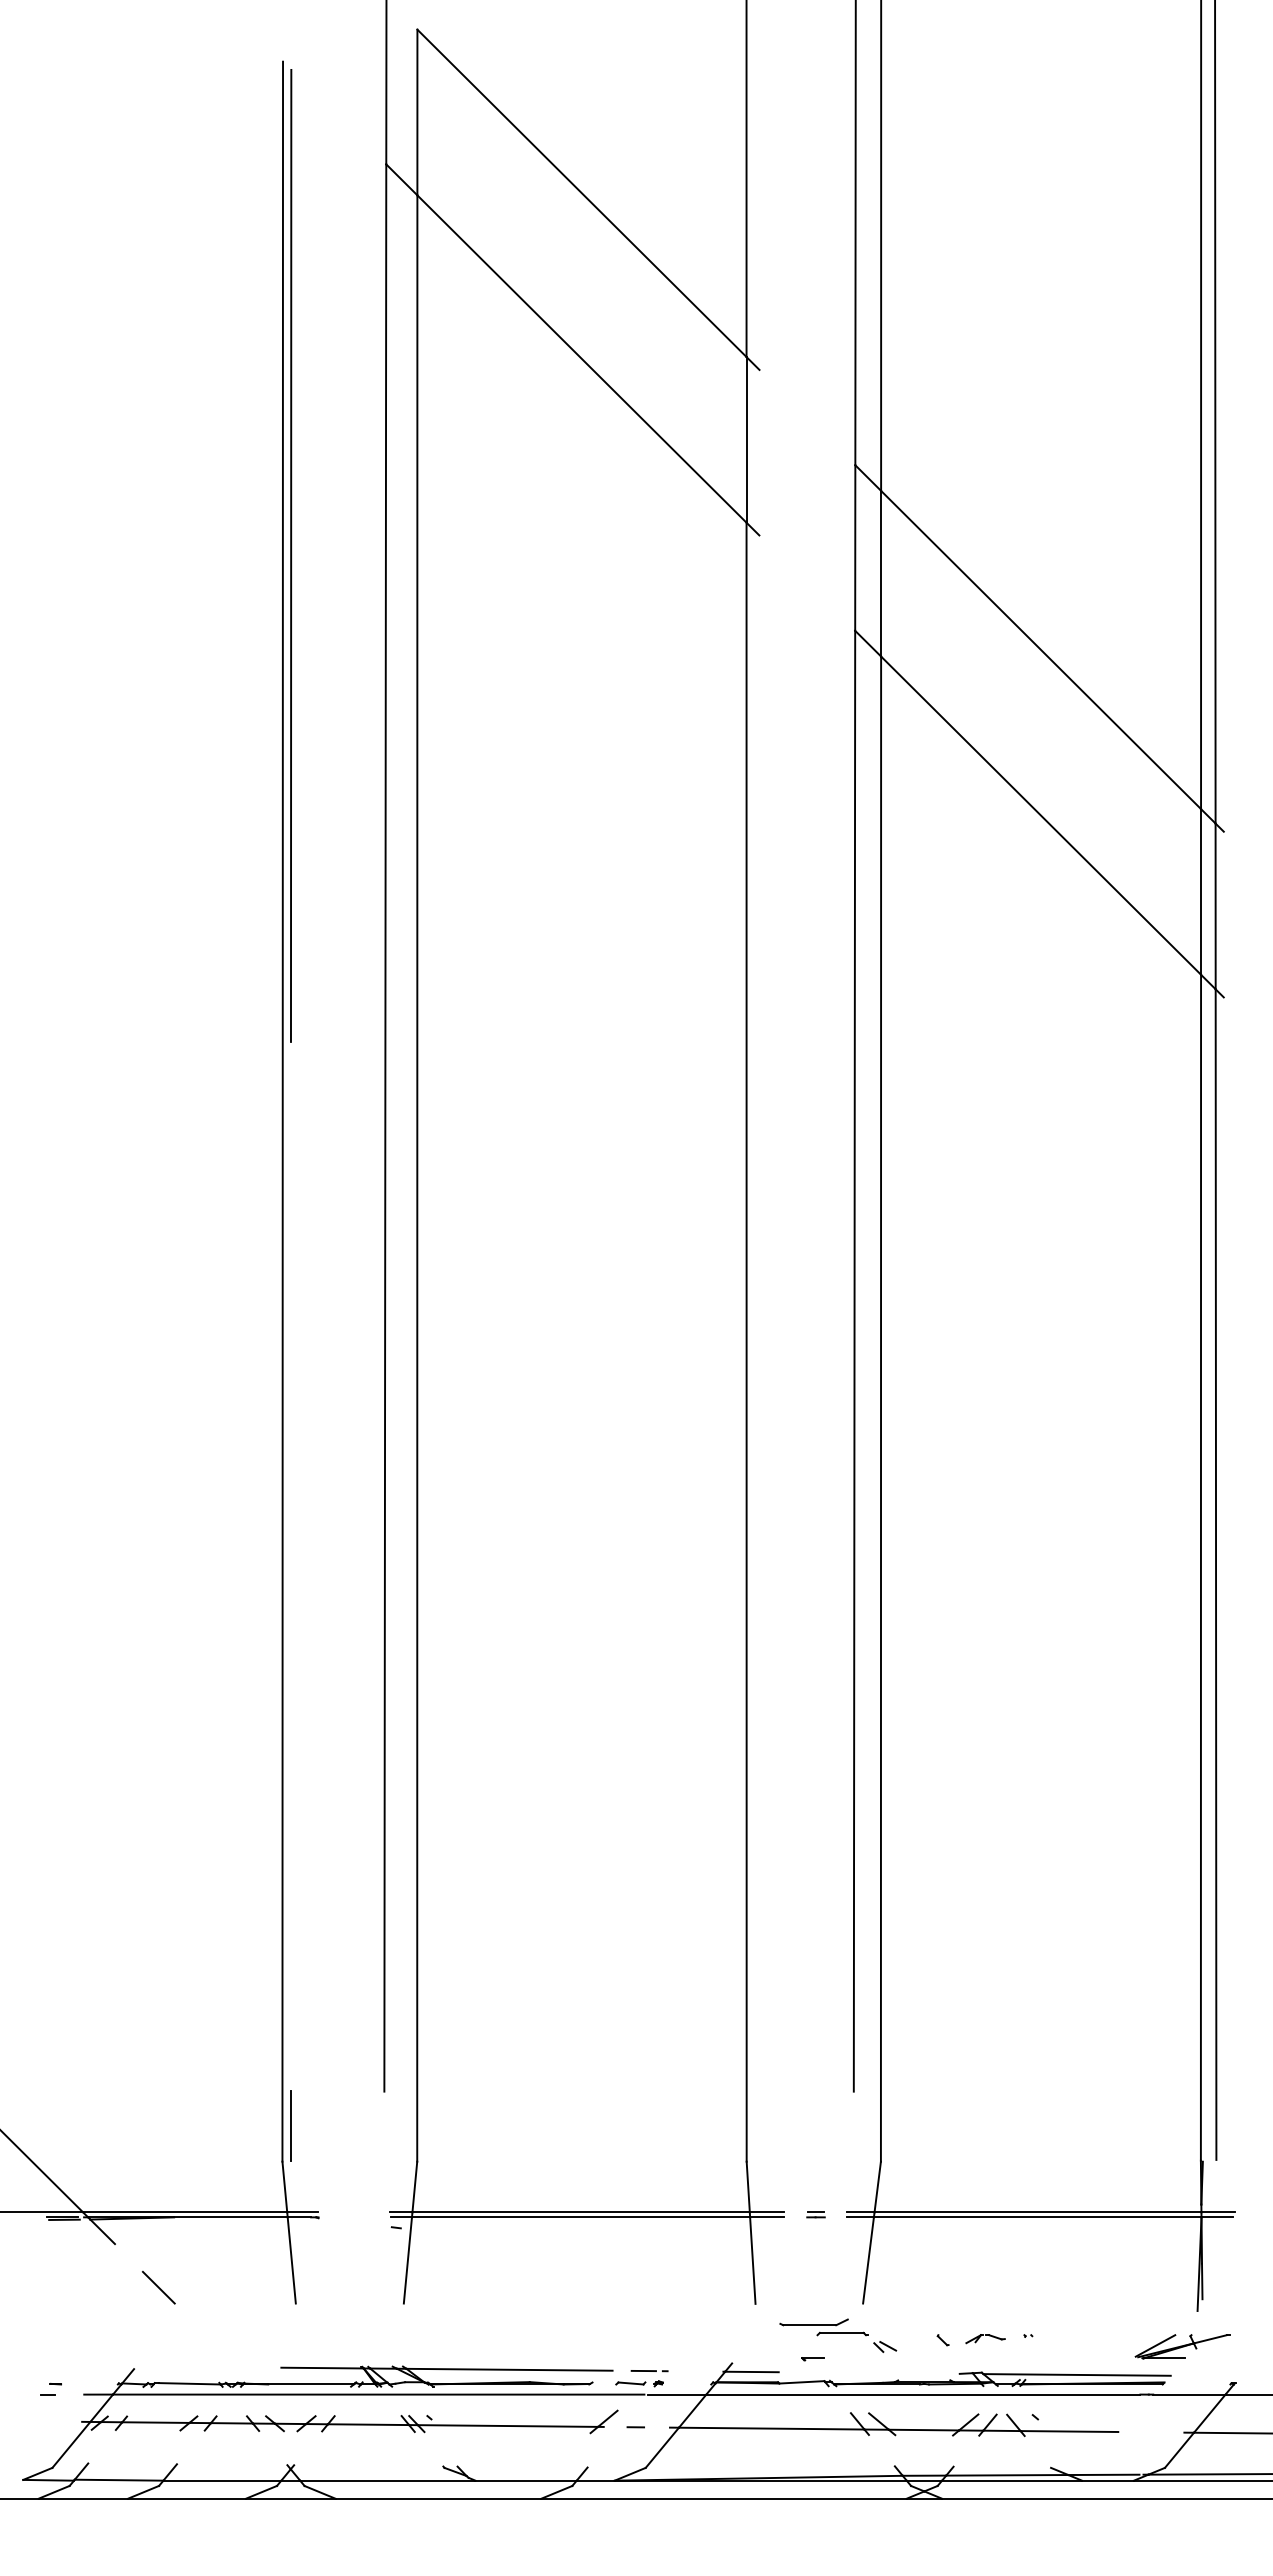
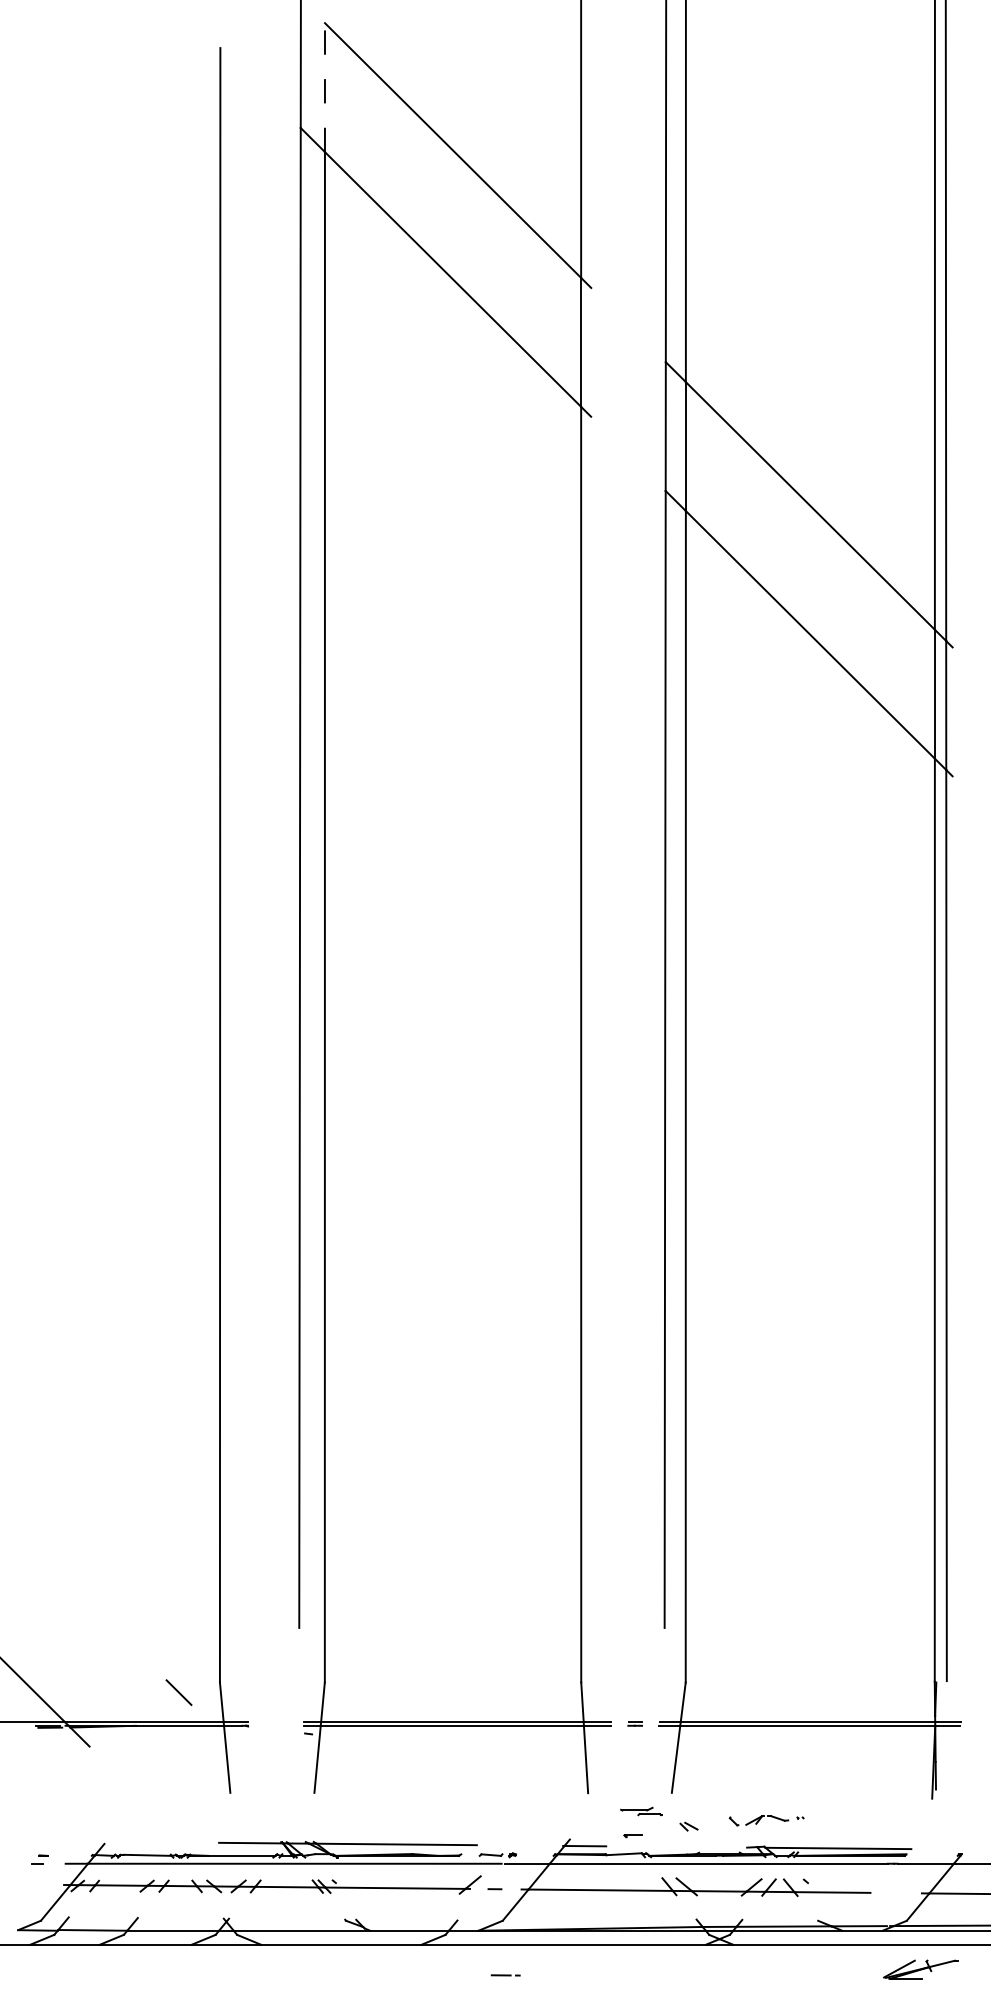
line: (417, 112) -> (325, 87), solid -> dashed
line: (290, 555) -> (226, 432), removed
line: (291, 2125) -> (226, 1654), removed
line: (158, 2287) -> (178, 1692), moved
part: (823, 2327) -> (641, 1811), size x0.6
part: (985, 2339) -> (767, 1820), size x1.4
part: (1182, 2346) -> (920, 1969), moved
line: (649, 2371) -> (505, 1975), moved

